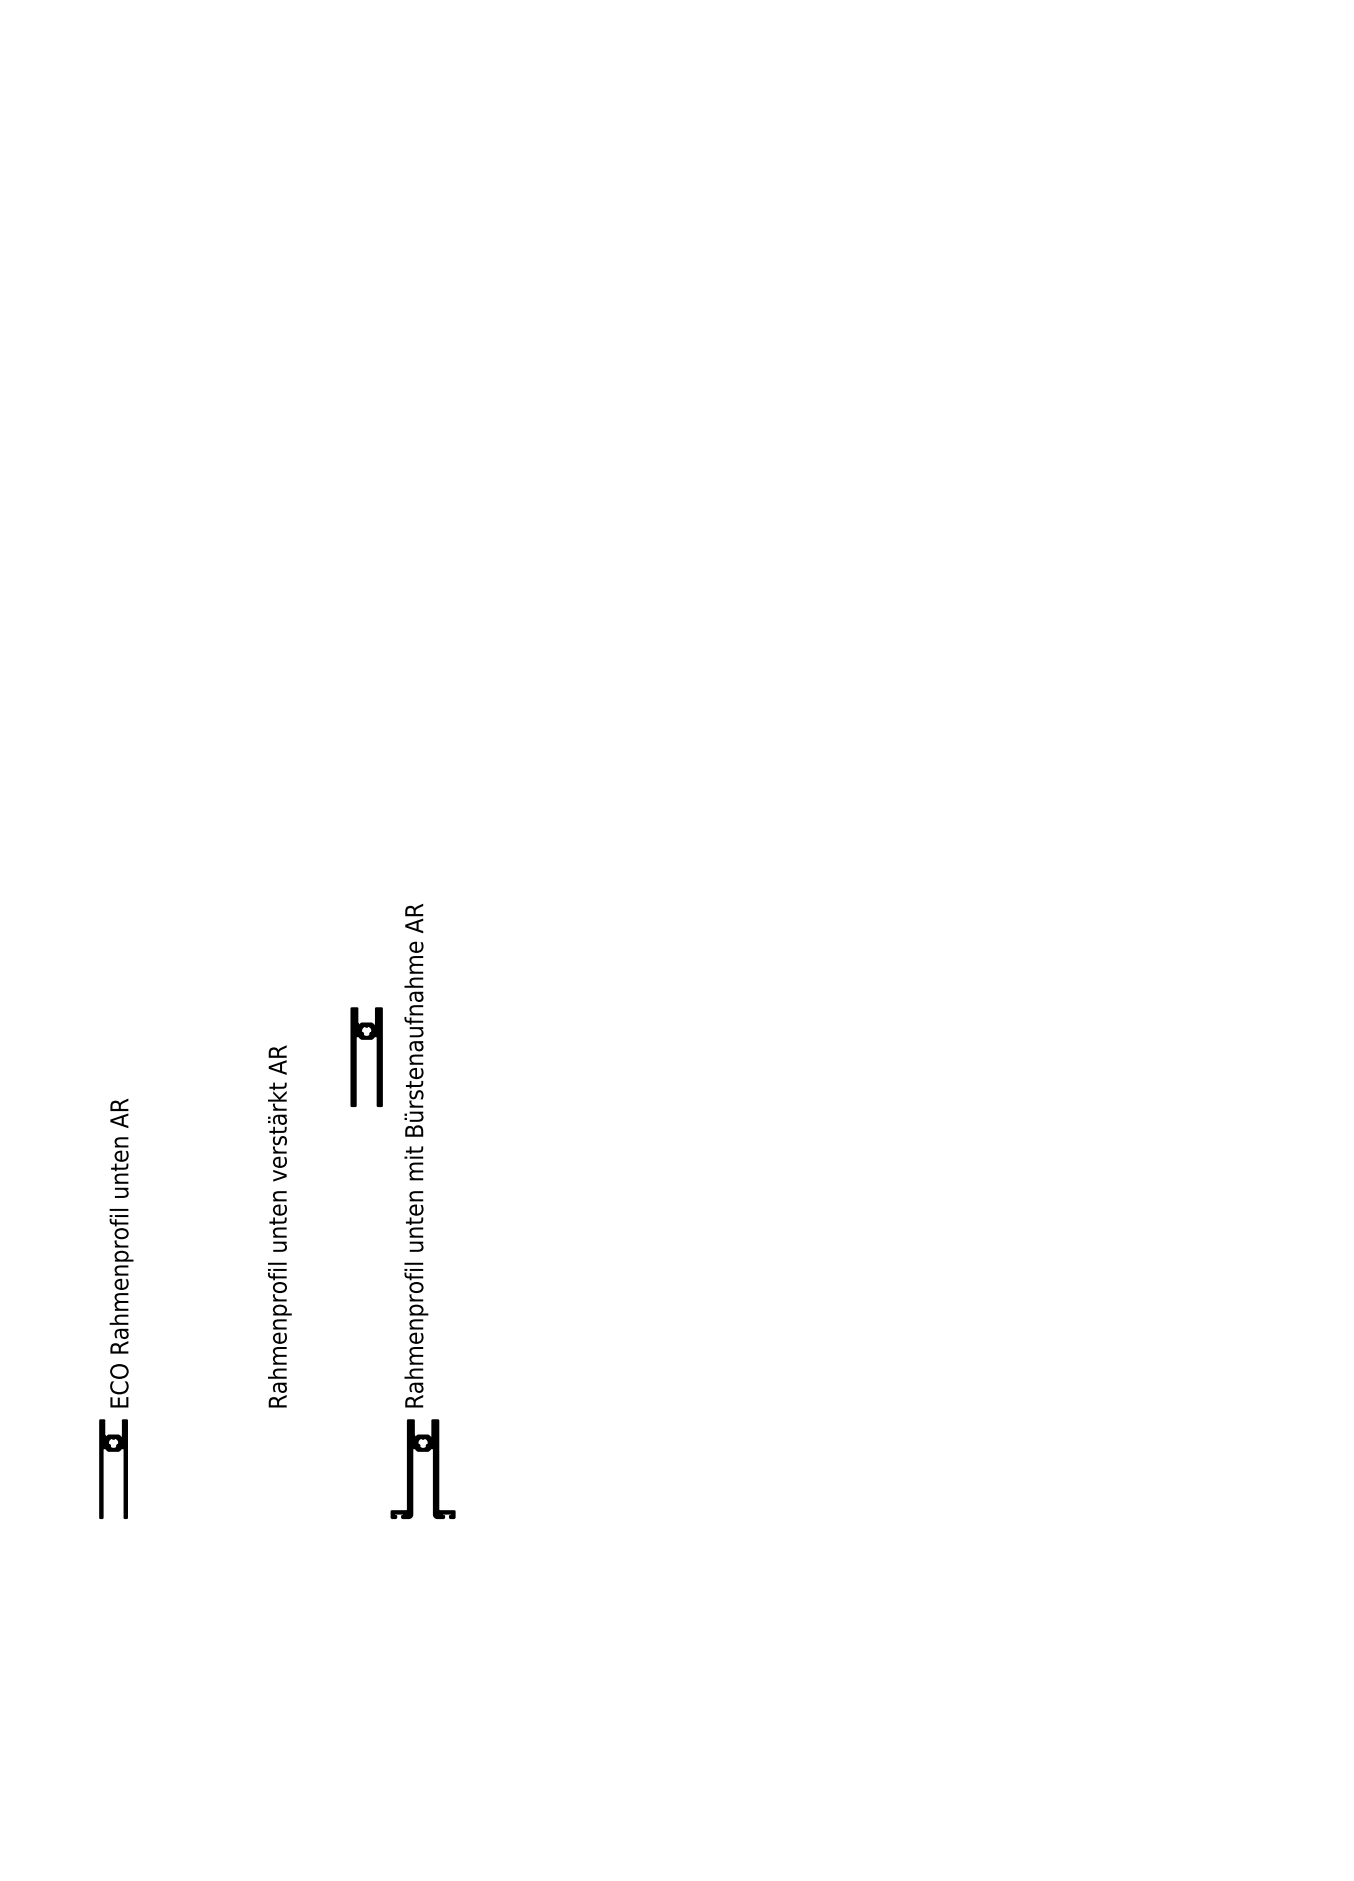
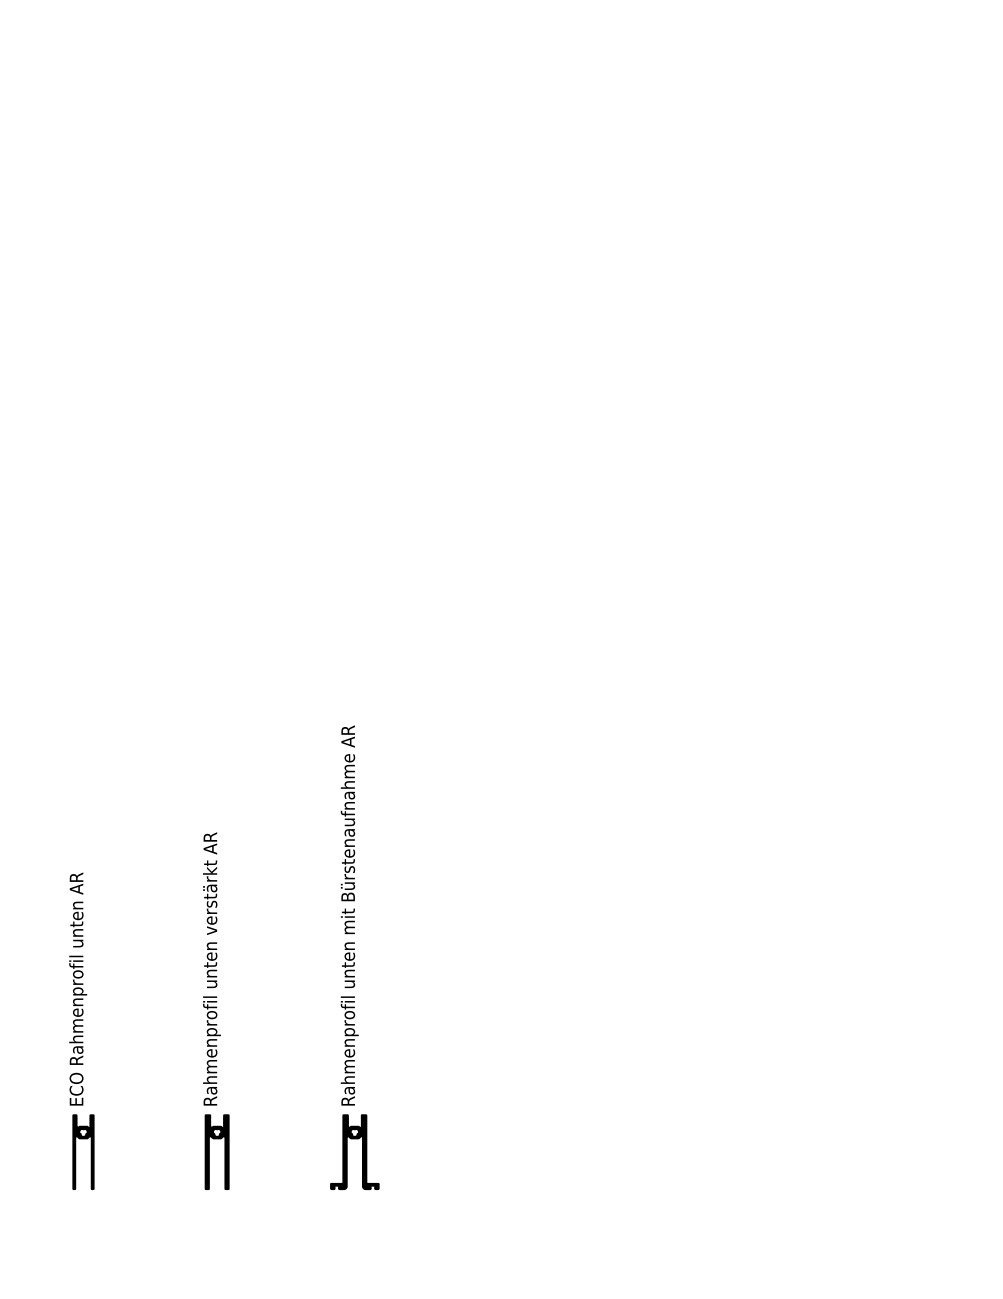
part: (356, 1056) -> (209, 1151), moved
text: (279, 1226) -> (211, 969), moved
text: (121, 1252) -> (78, 988), moved
part: (103, 1468) -> (75, 1151), moved

